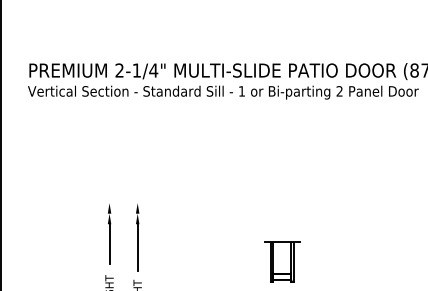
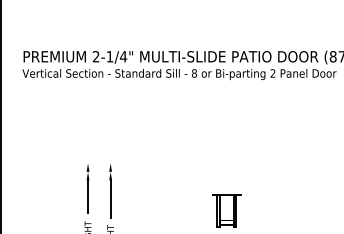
text: (241, 91) -> (194, 73), 1 -> 8

